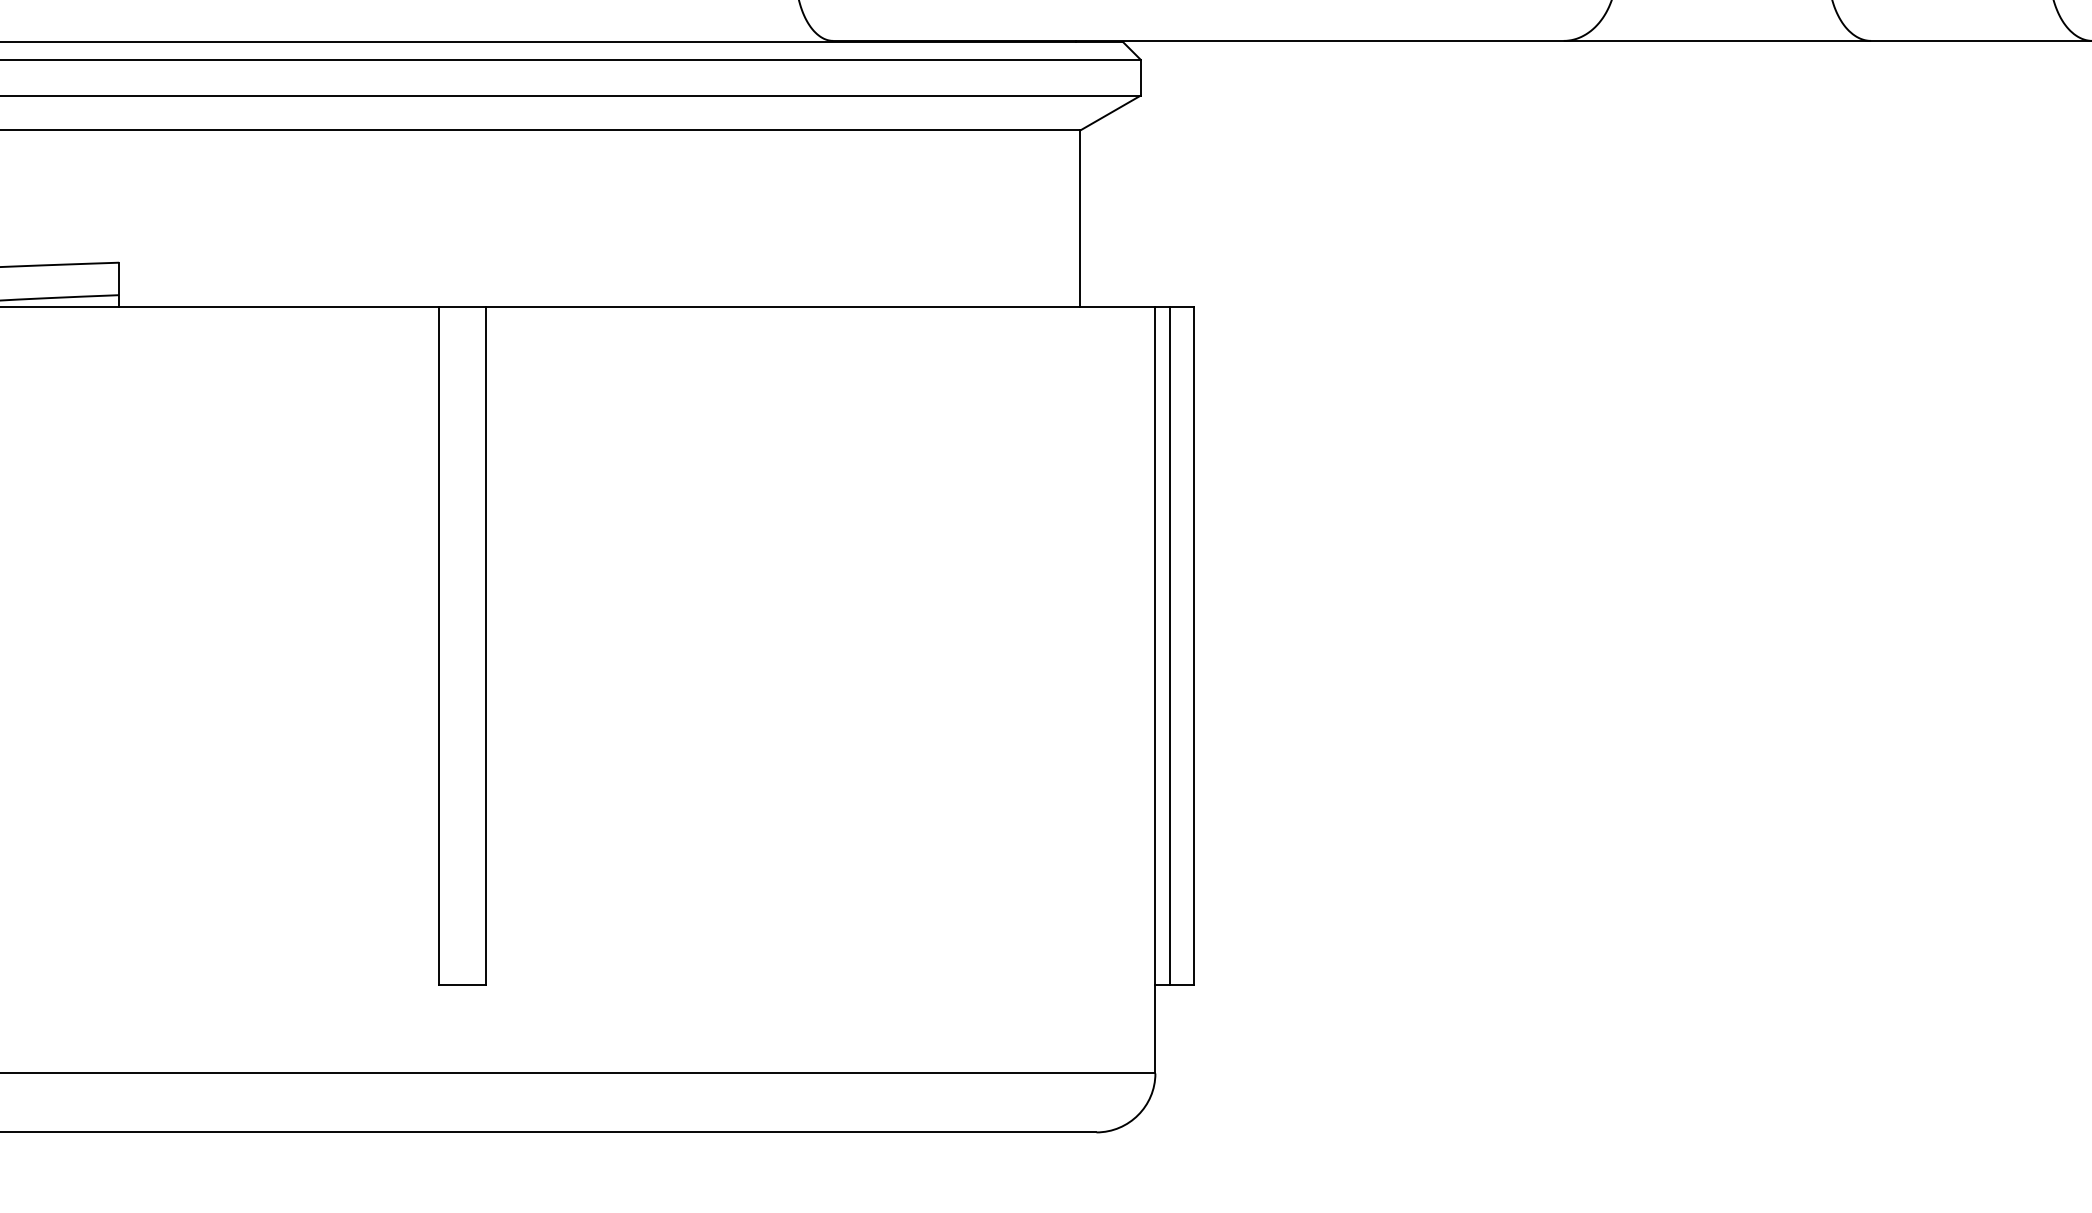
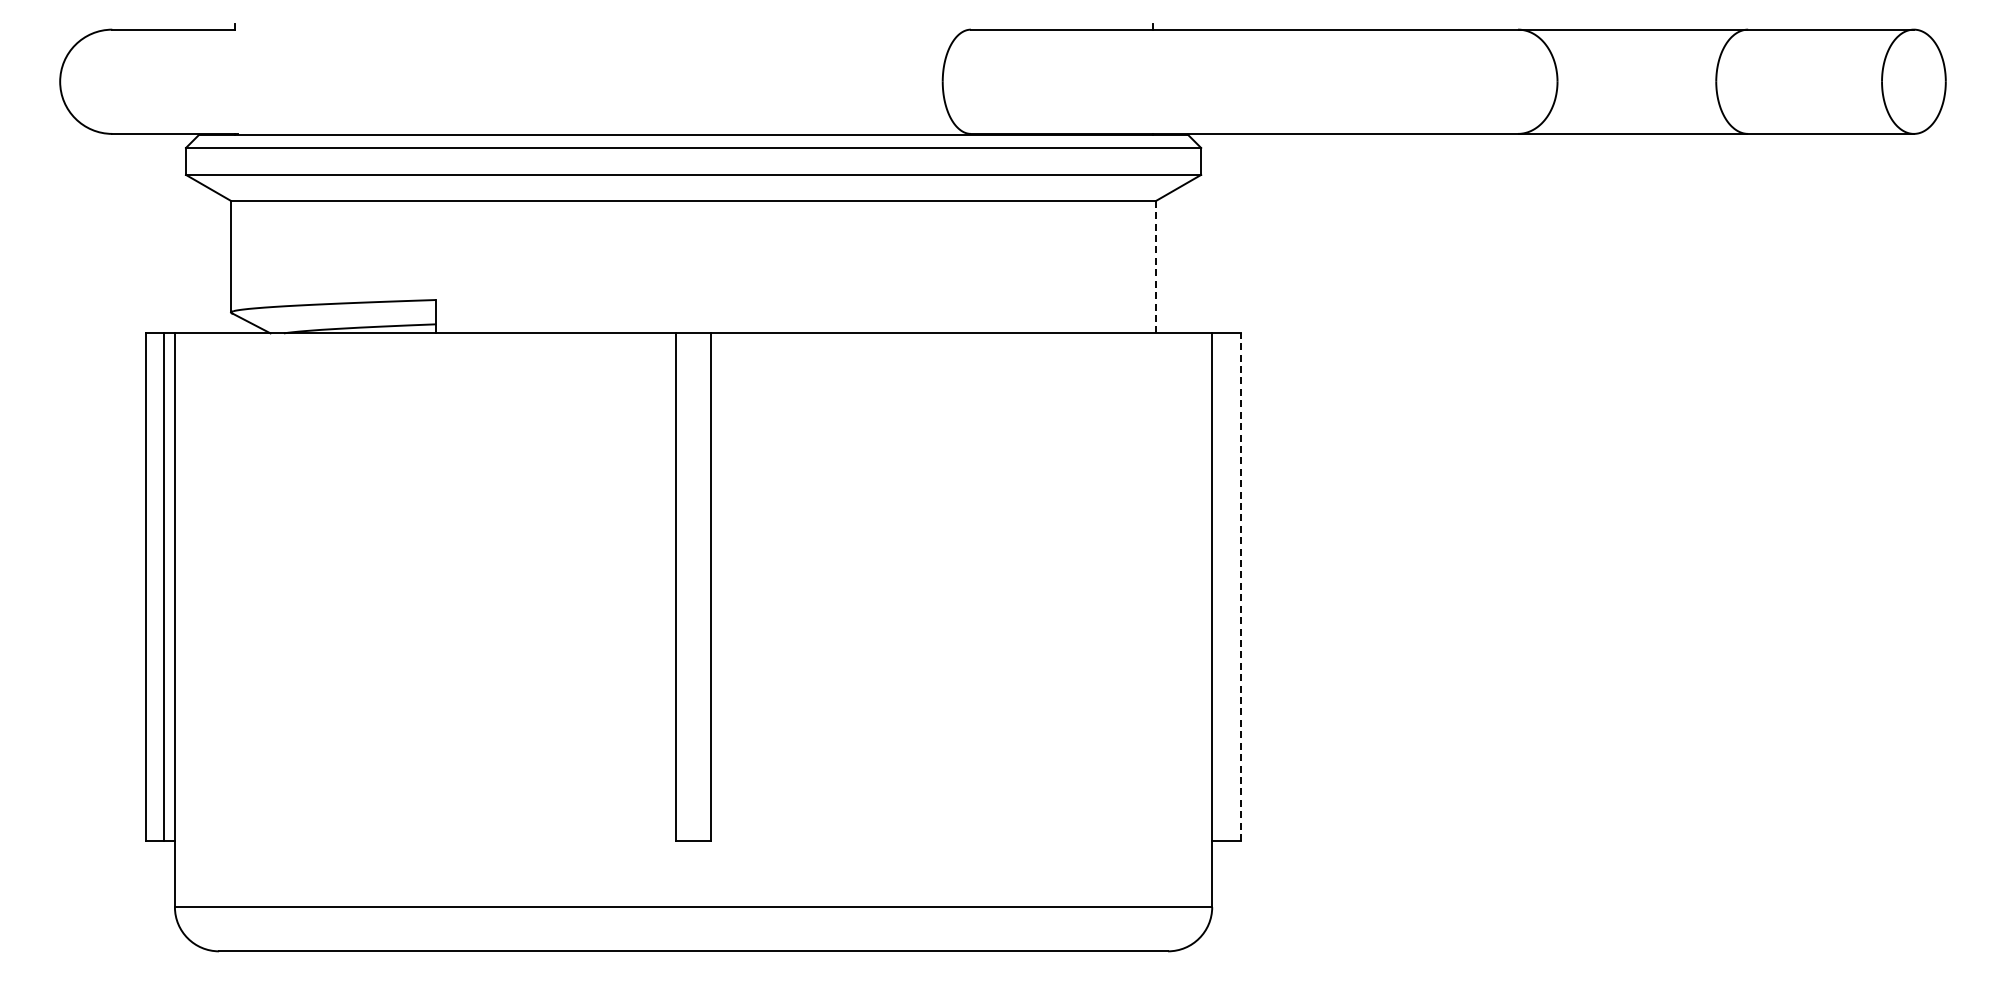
line: (1081, 217) -> (1156, 266), solid -> dashed
line: (1170, 645) -> (1223, 586), removed
line: (1193, 646) -> (1240, 587), solid -> dashed

